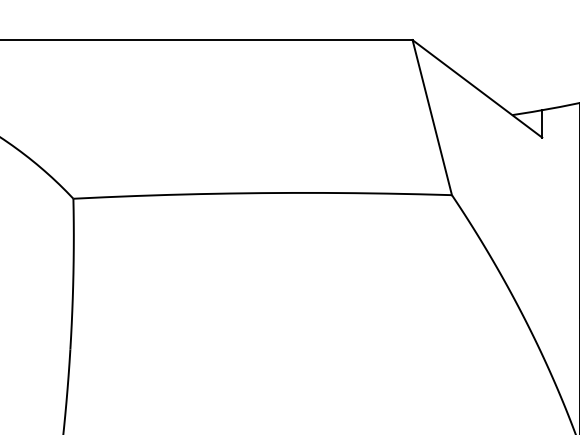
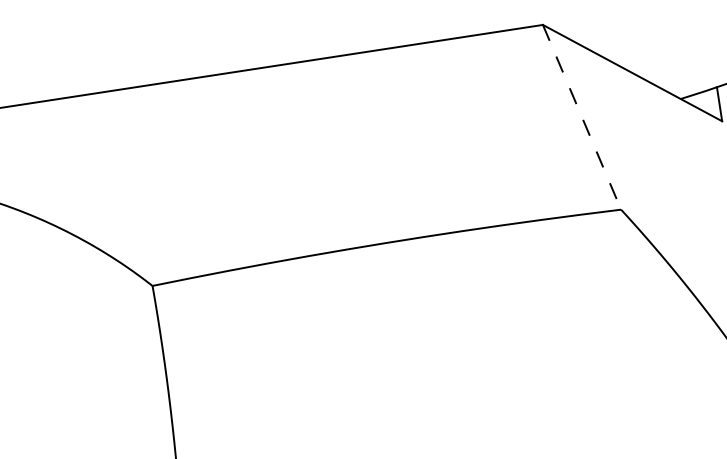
line: (432, 117) -> (582, 117), solid -> dashed

